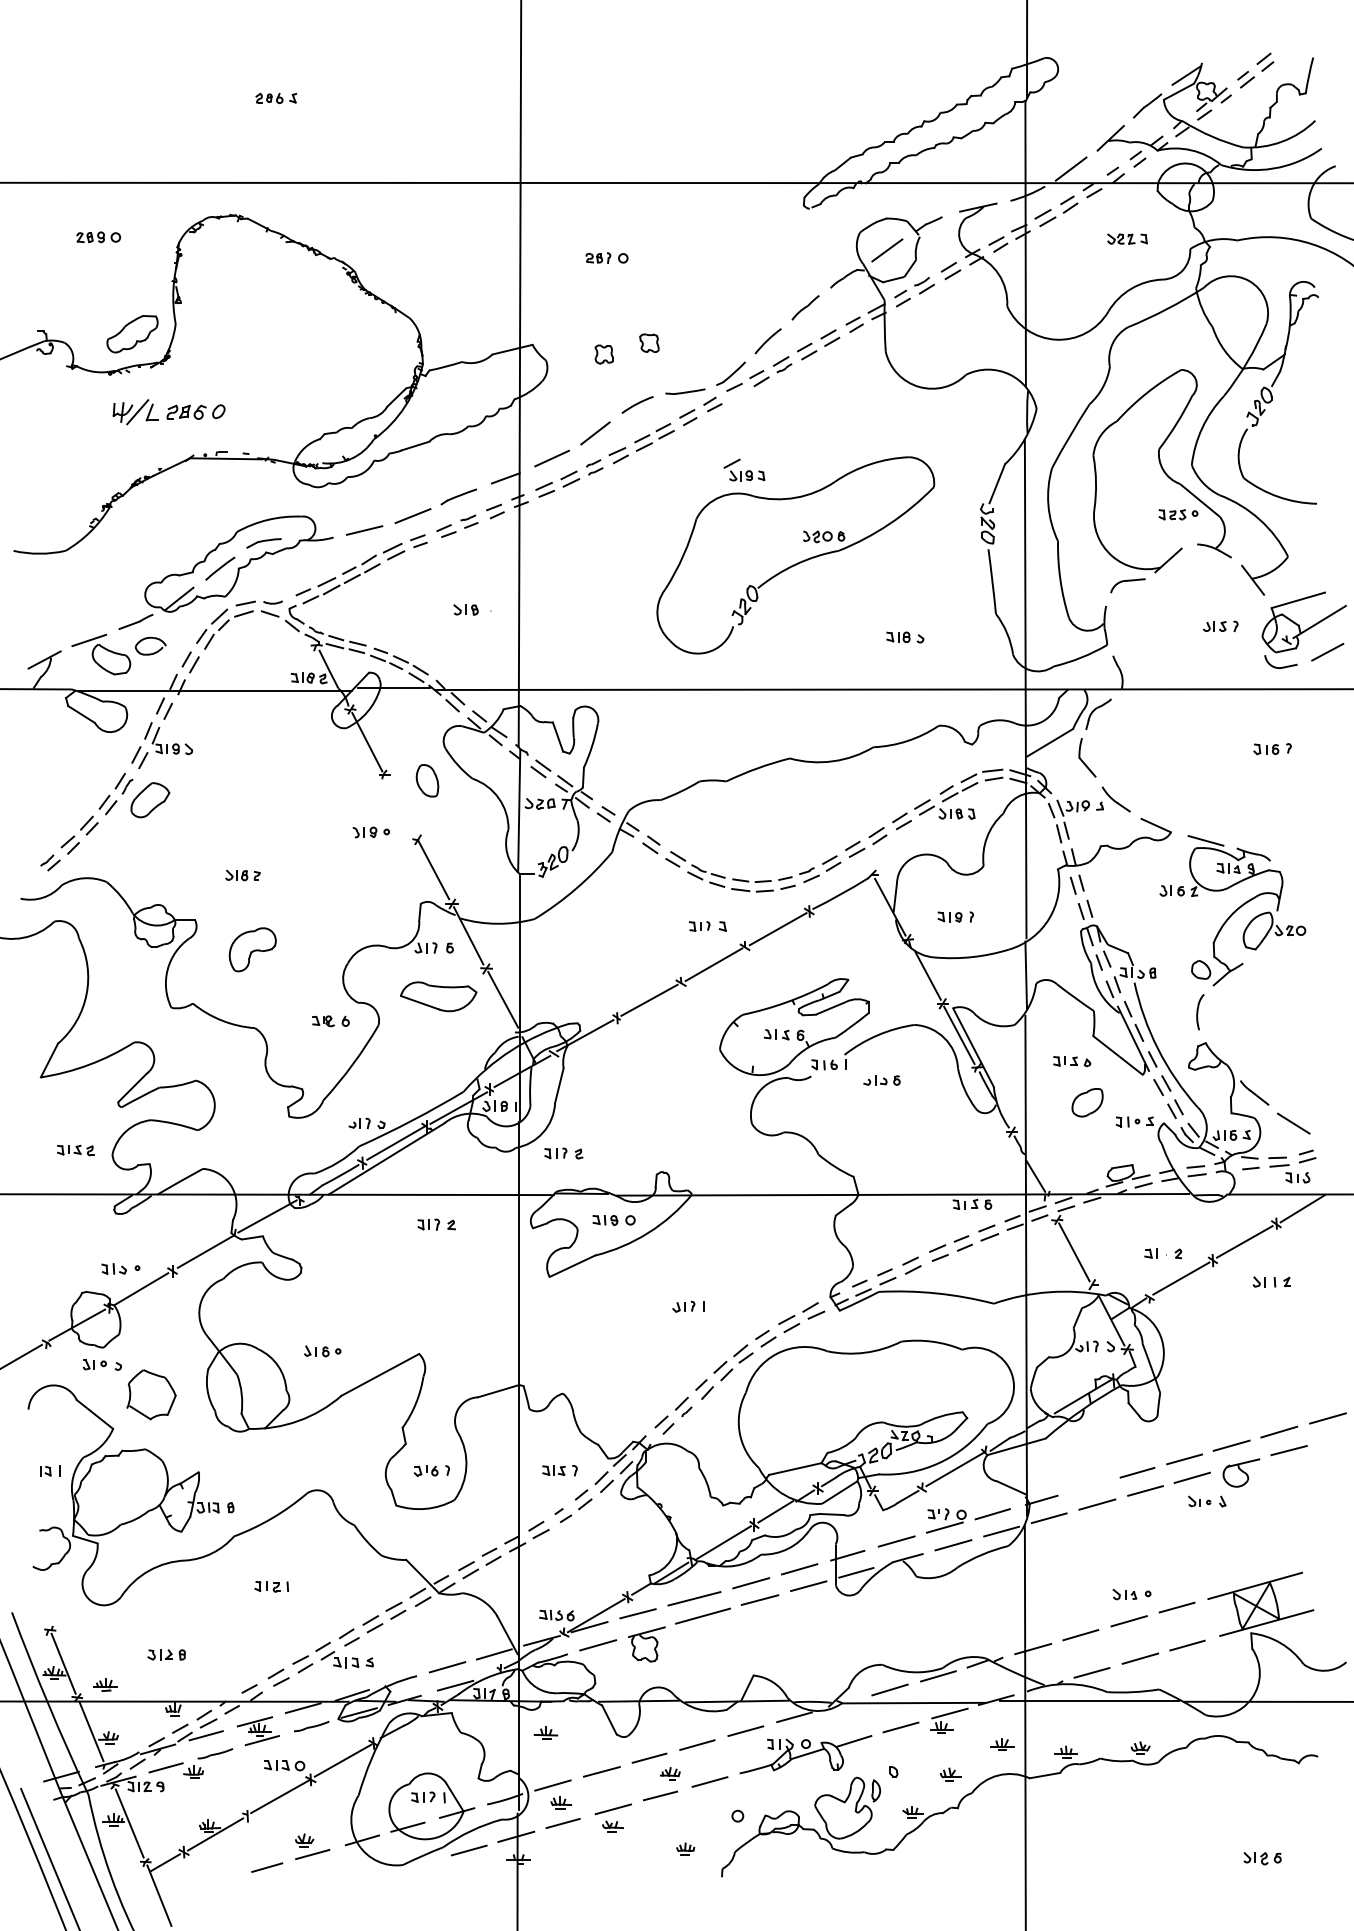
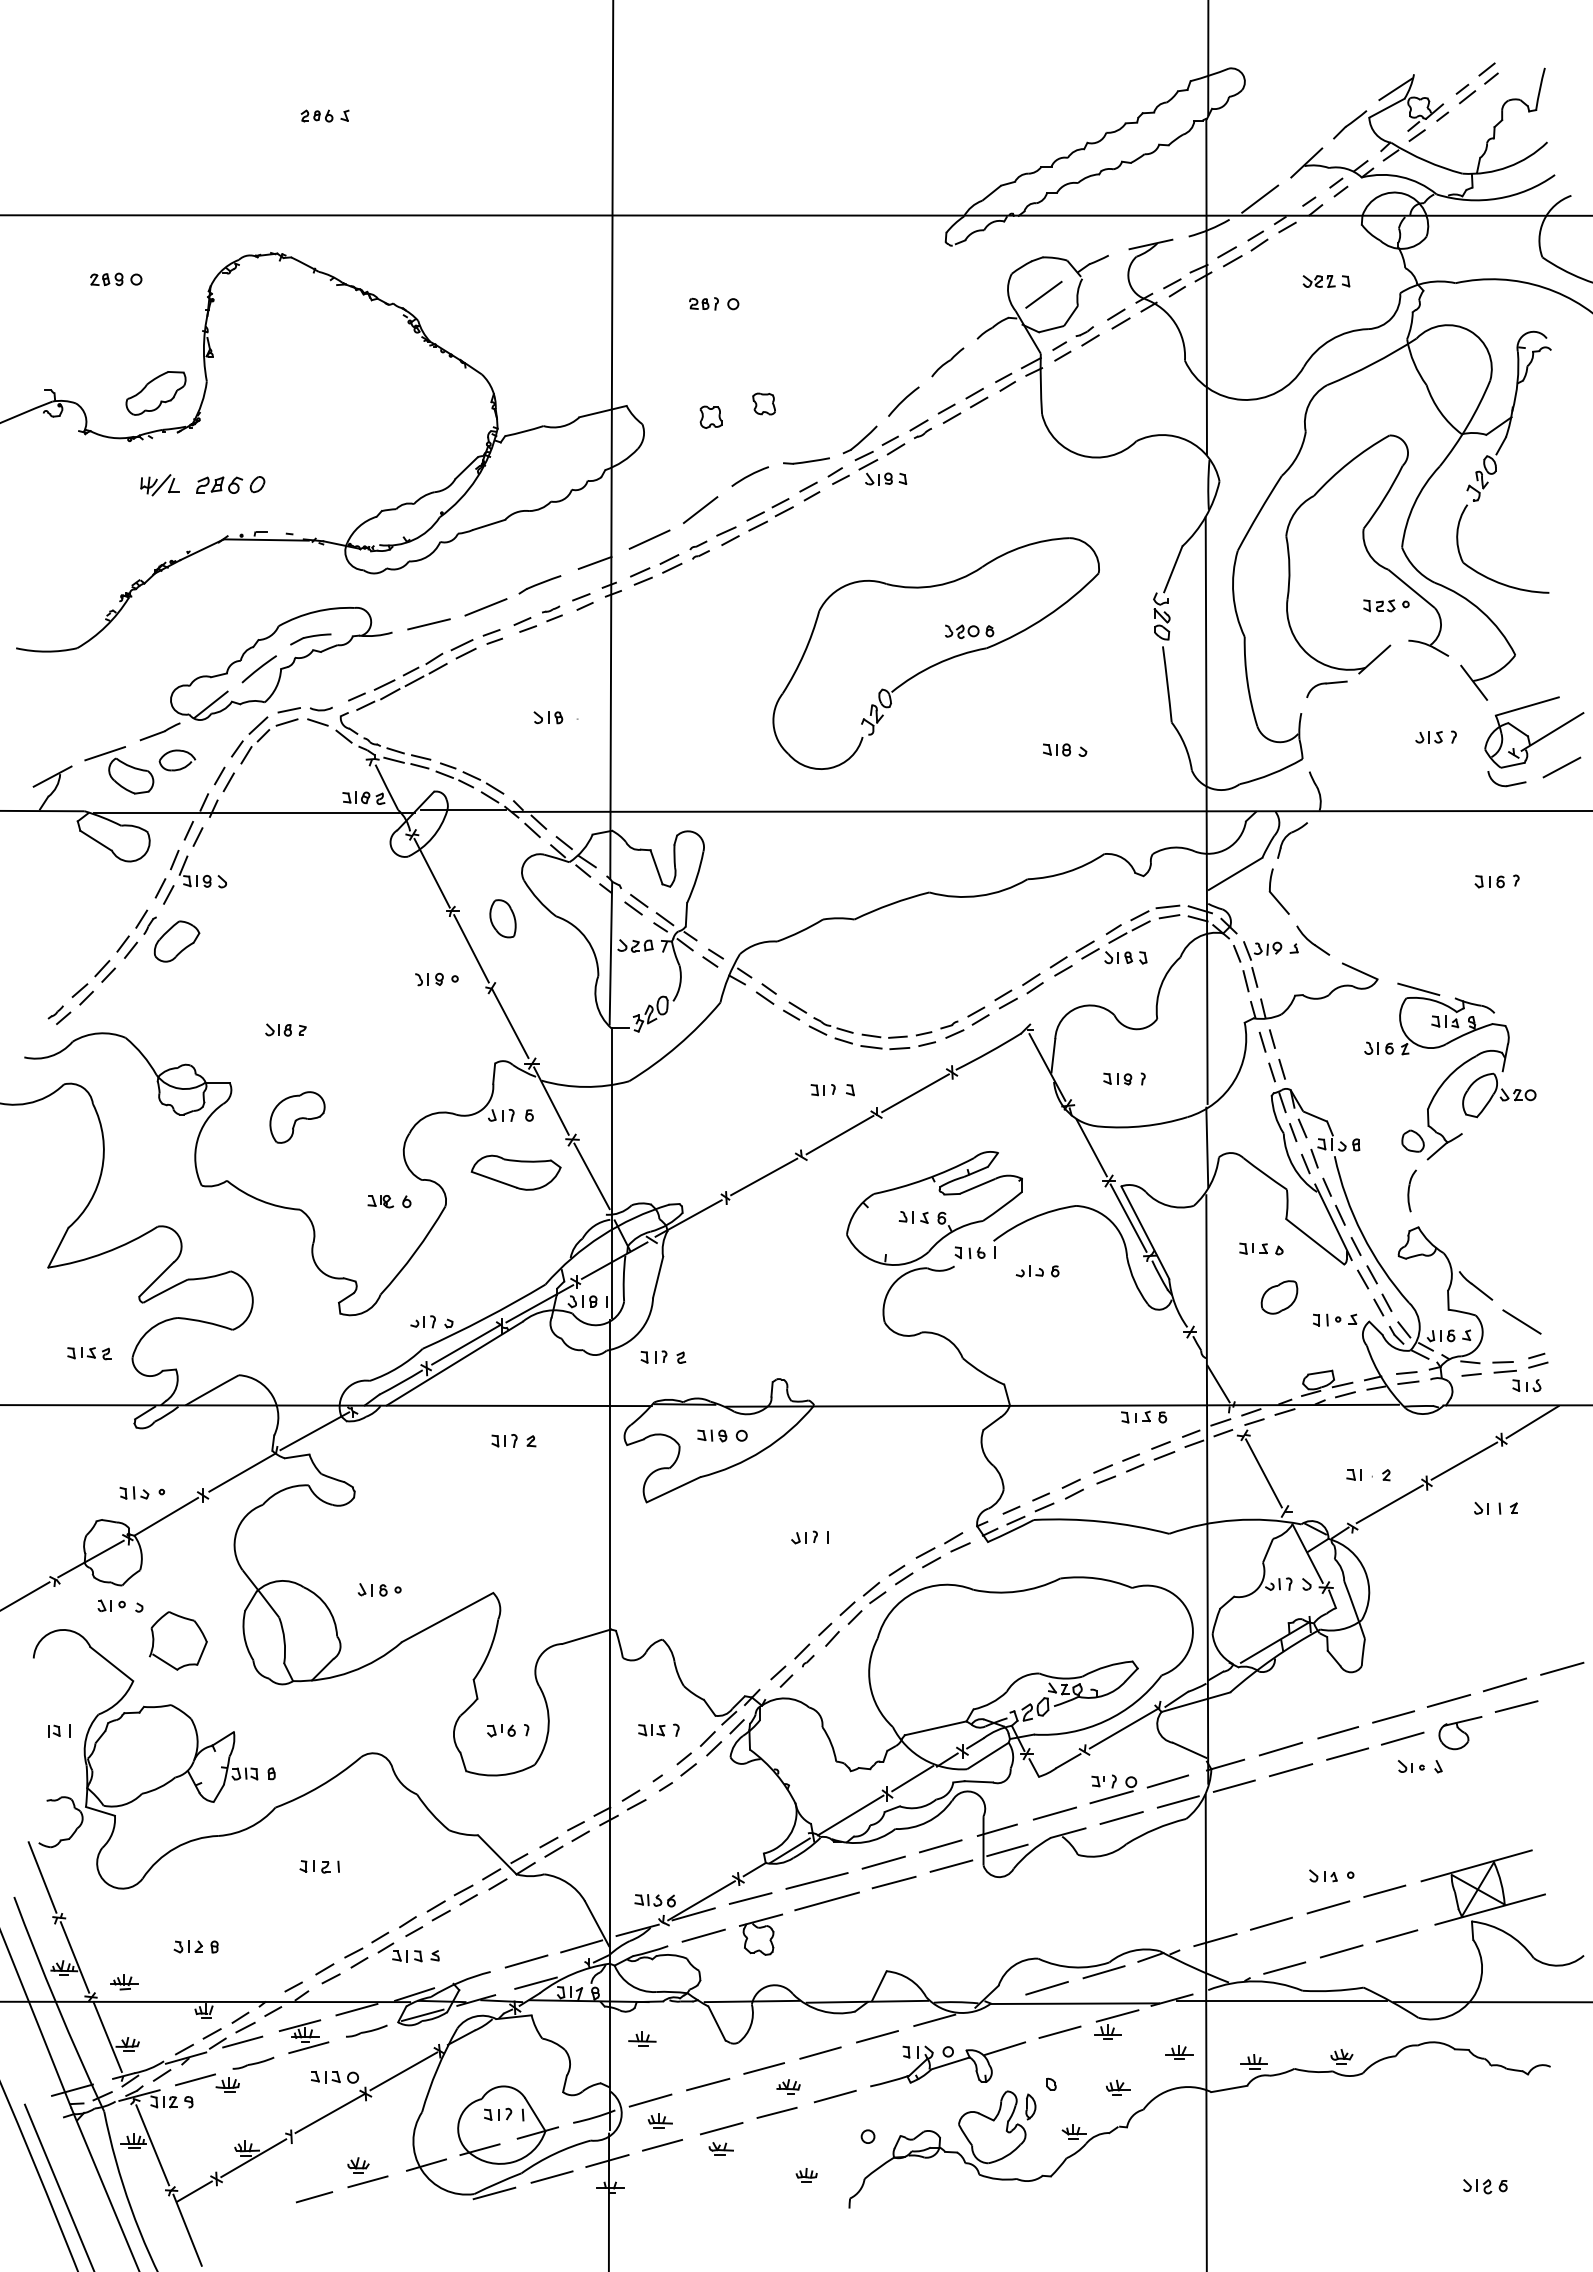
part: (135, 412) -> (159, 485), size x0.71
part: (744, 470) -> (882, 472), moved
line: (400, 806) -> (471, 948), added
line: (1088, 1486) -> (1280, 1748), added
line: (36, 1595) -> (42, 1877), added
line: (420, 1864) -> (494, 2193), added

